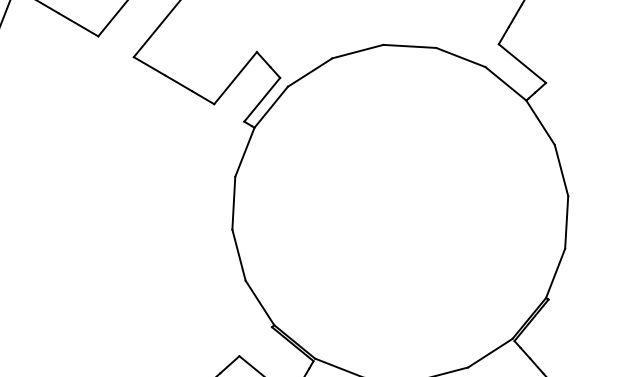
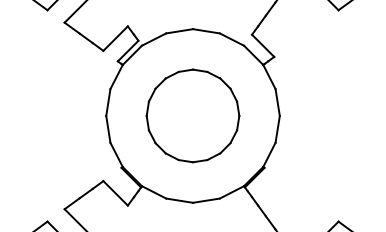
part: (399, 212) -> (192, 115), added

